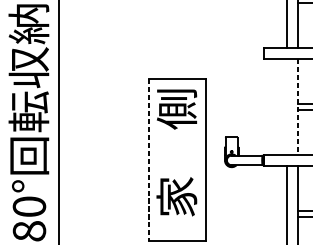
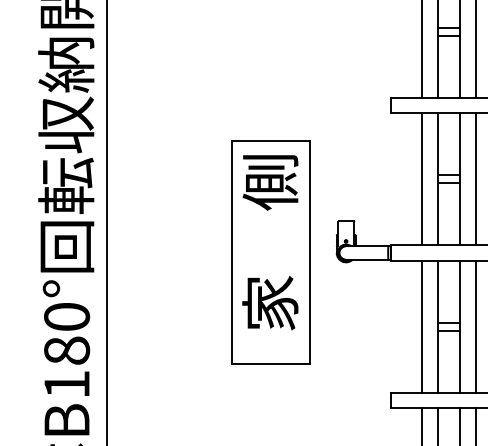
line: (287, 107) -> (422, 179), added
line: (298, 107) -> (438, 179), dashed -> solid
line: (149, 160) -> (232, 252), dashed -> solid

